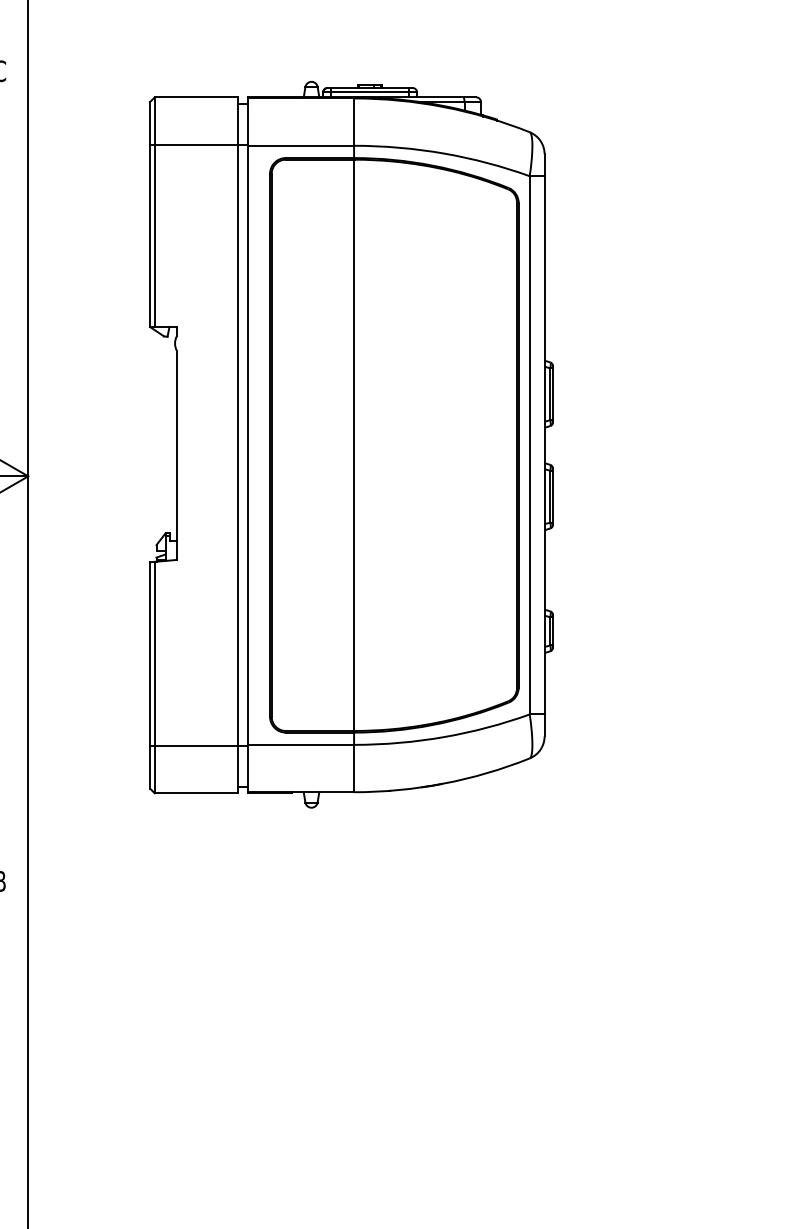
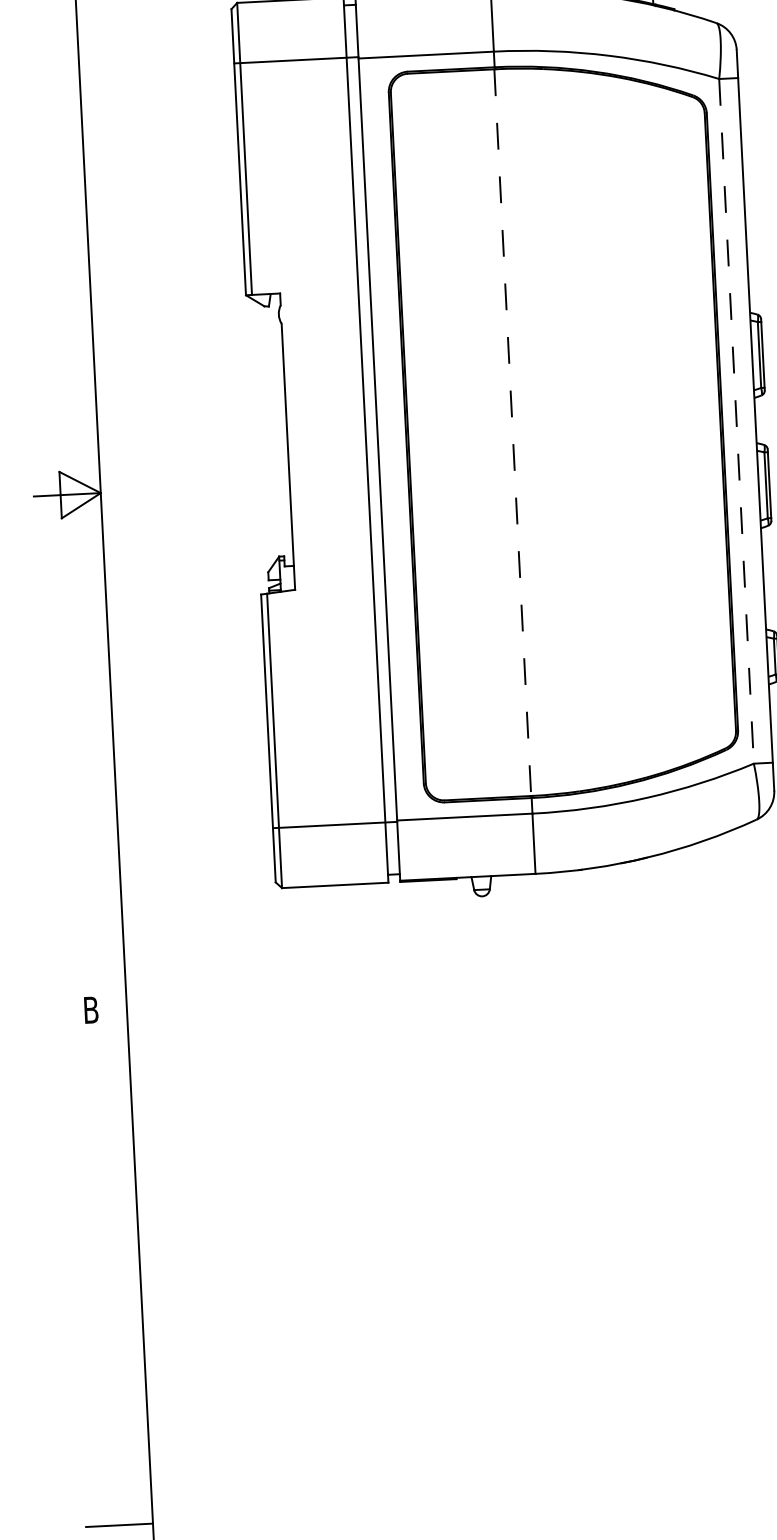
line: (353, 445) -> (512, 432), solid -> dashed
line: (529, 445) -> (736, 421), solid -> dashed

